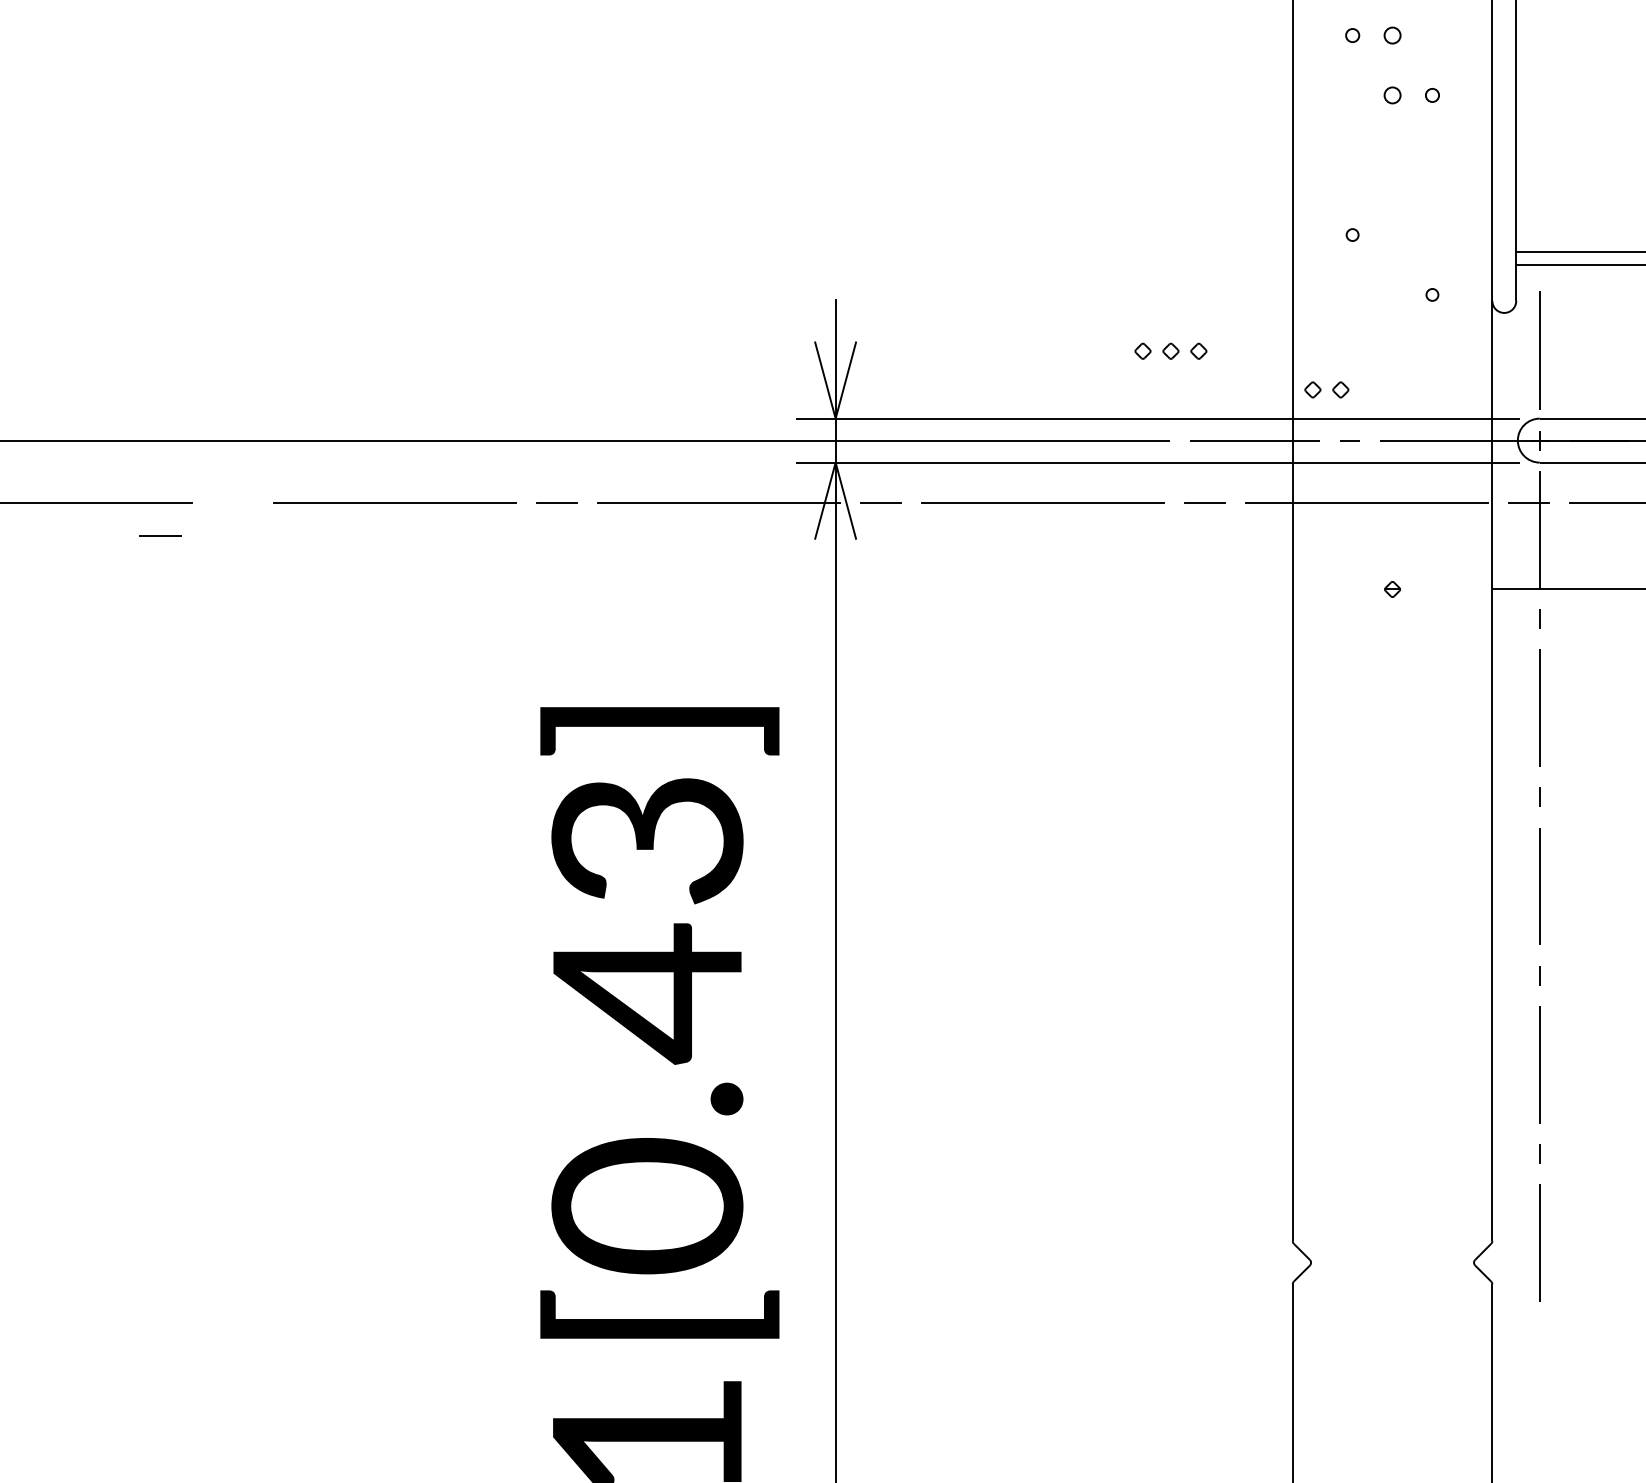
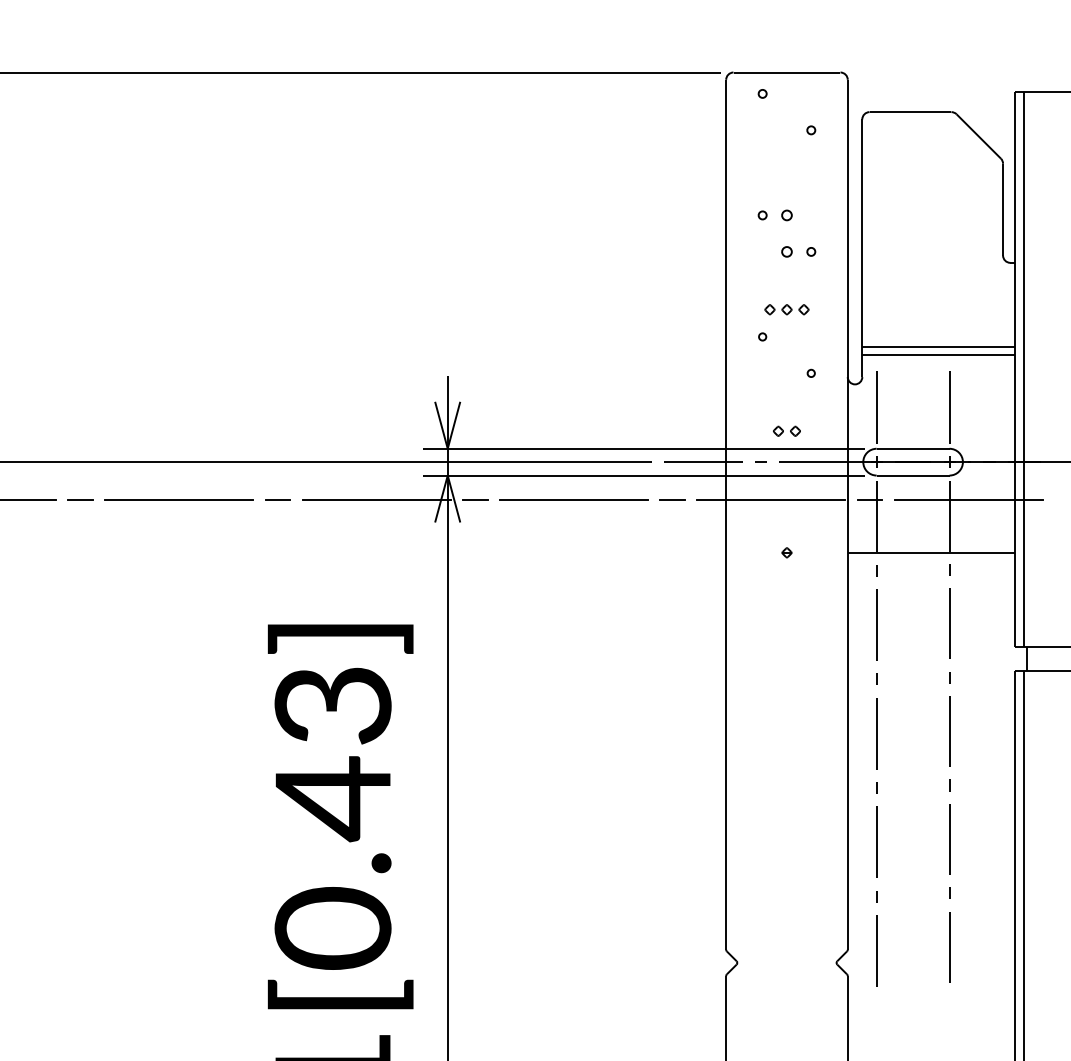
part: (1170, 350) -> (786, 309), moved
part: (1326, 388) -> (786, 430), moved
line: (160, 534) -> (80, 499), moved

